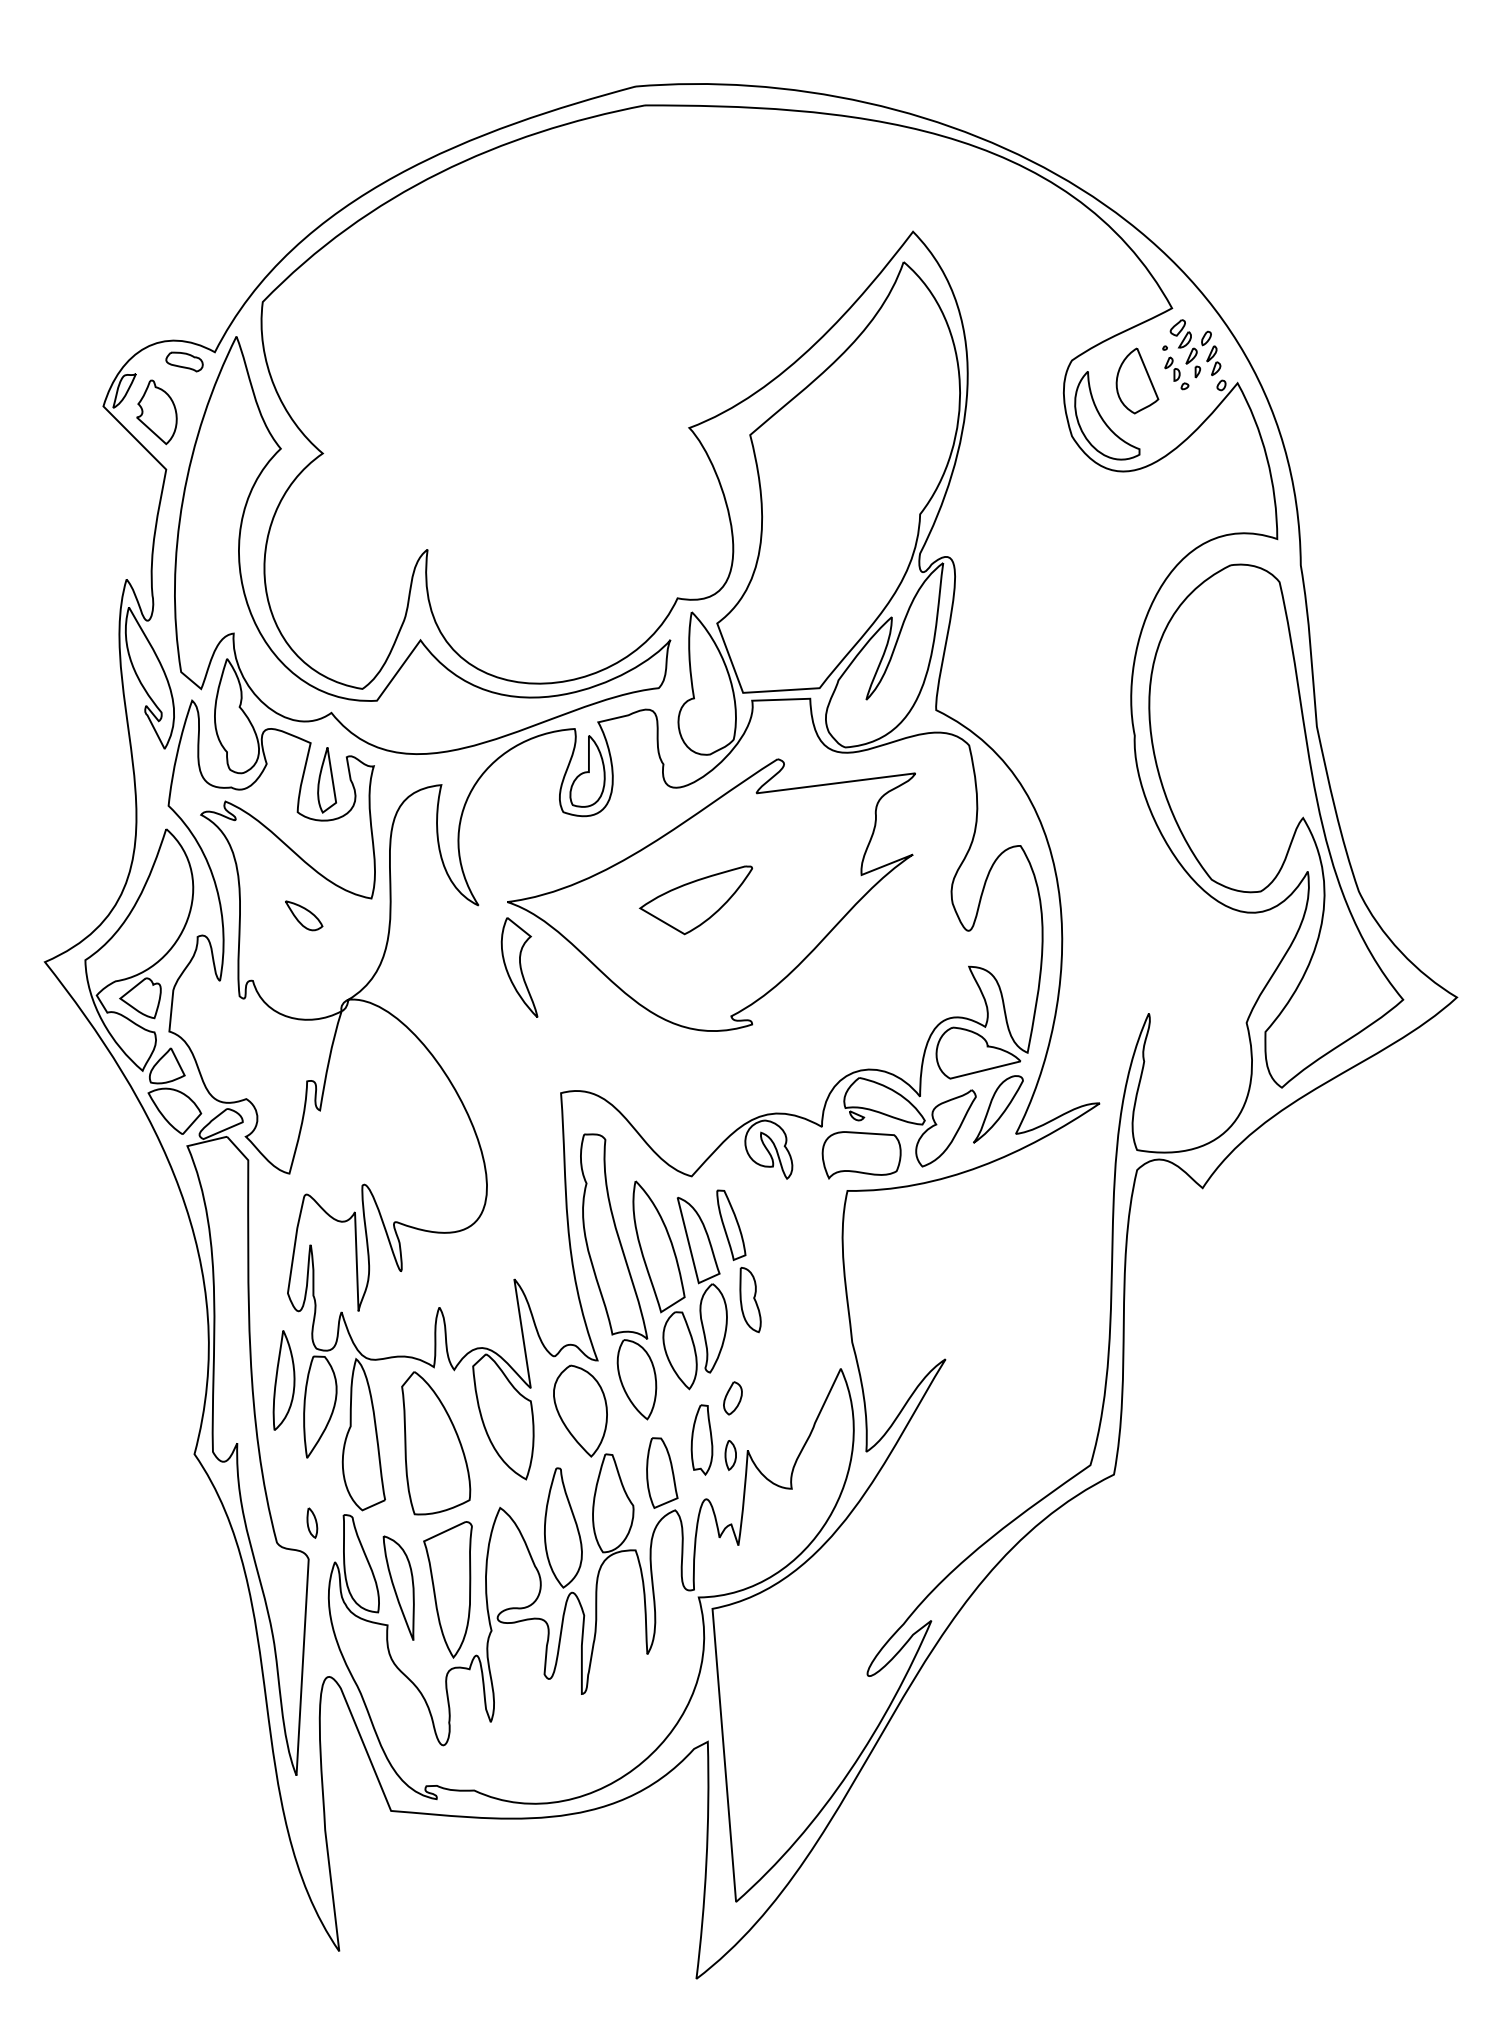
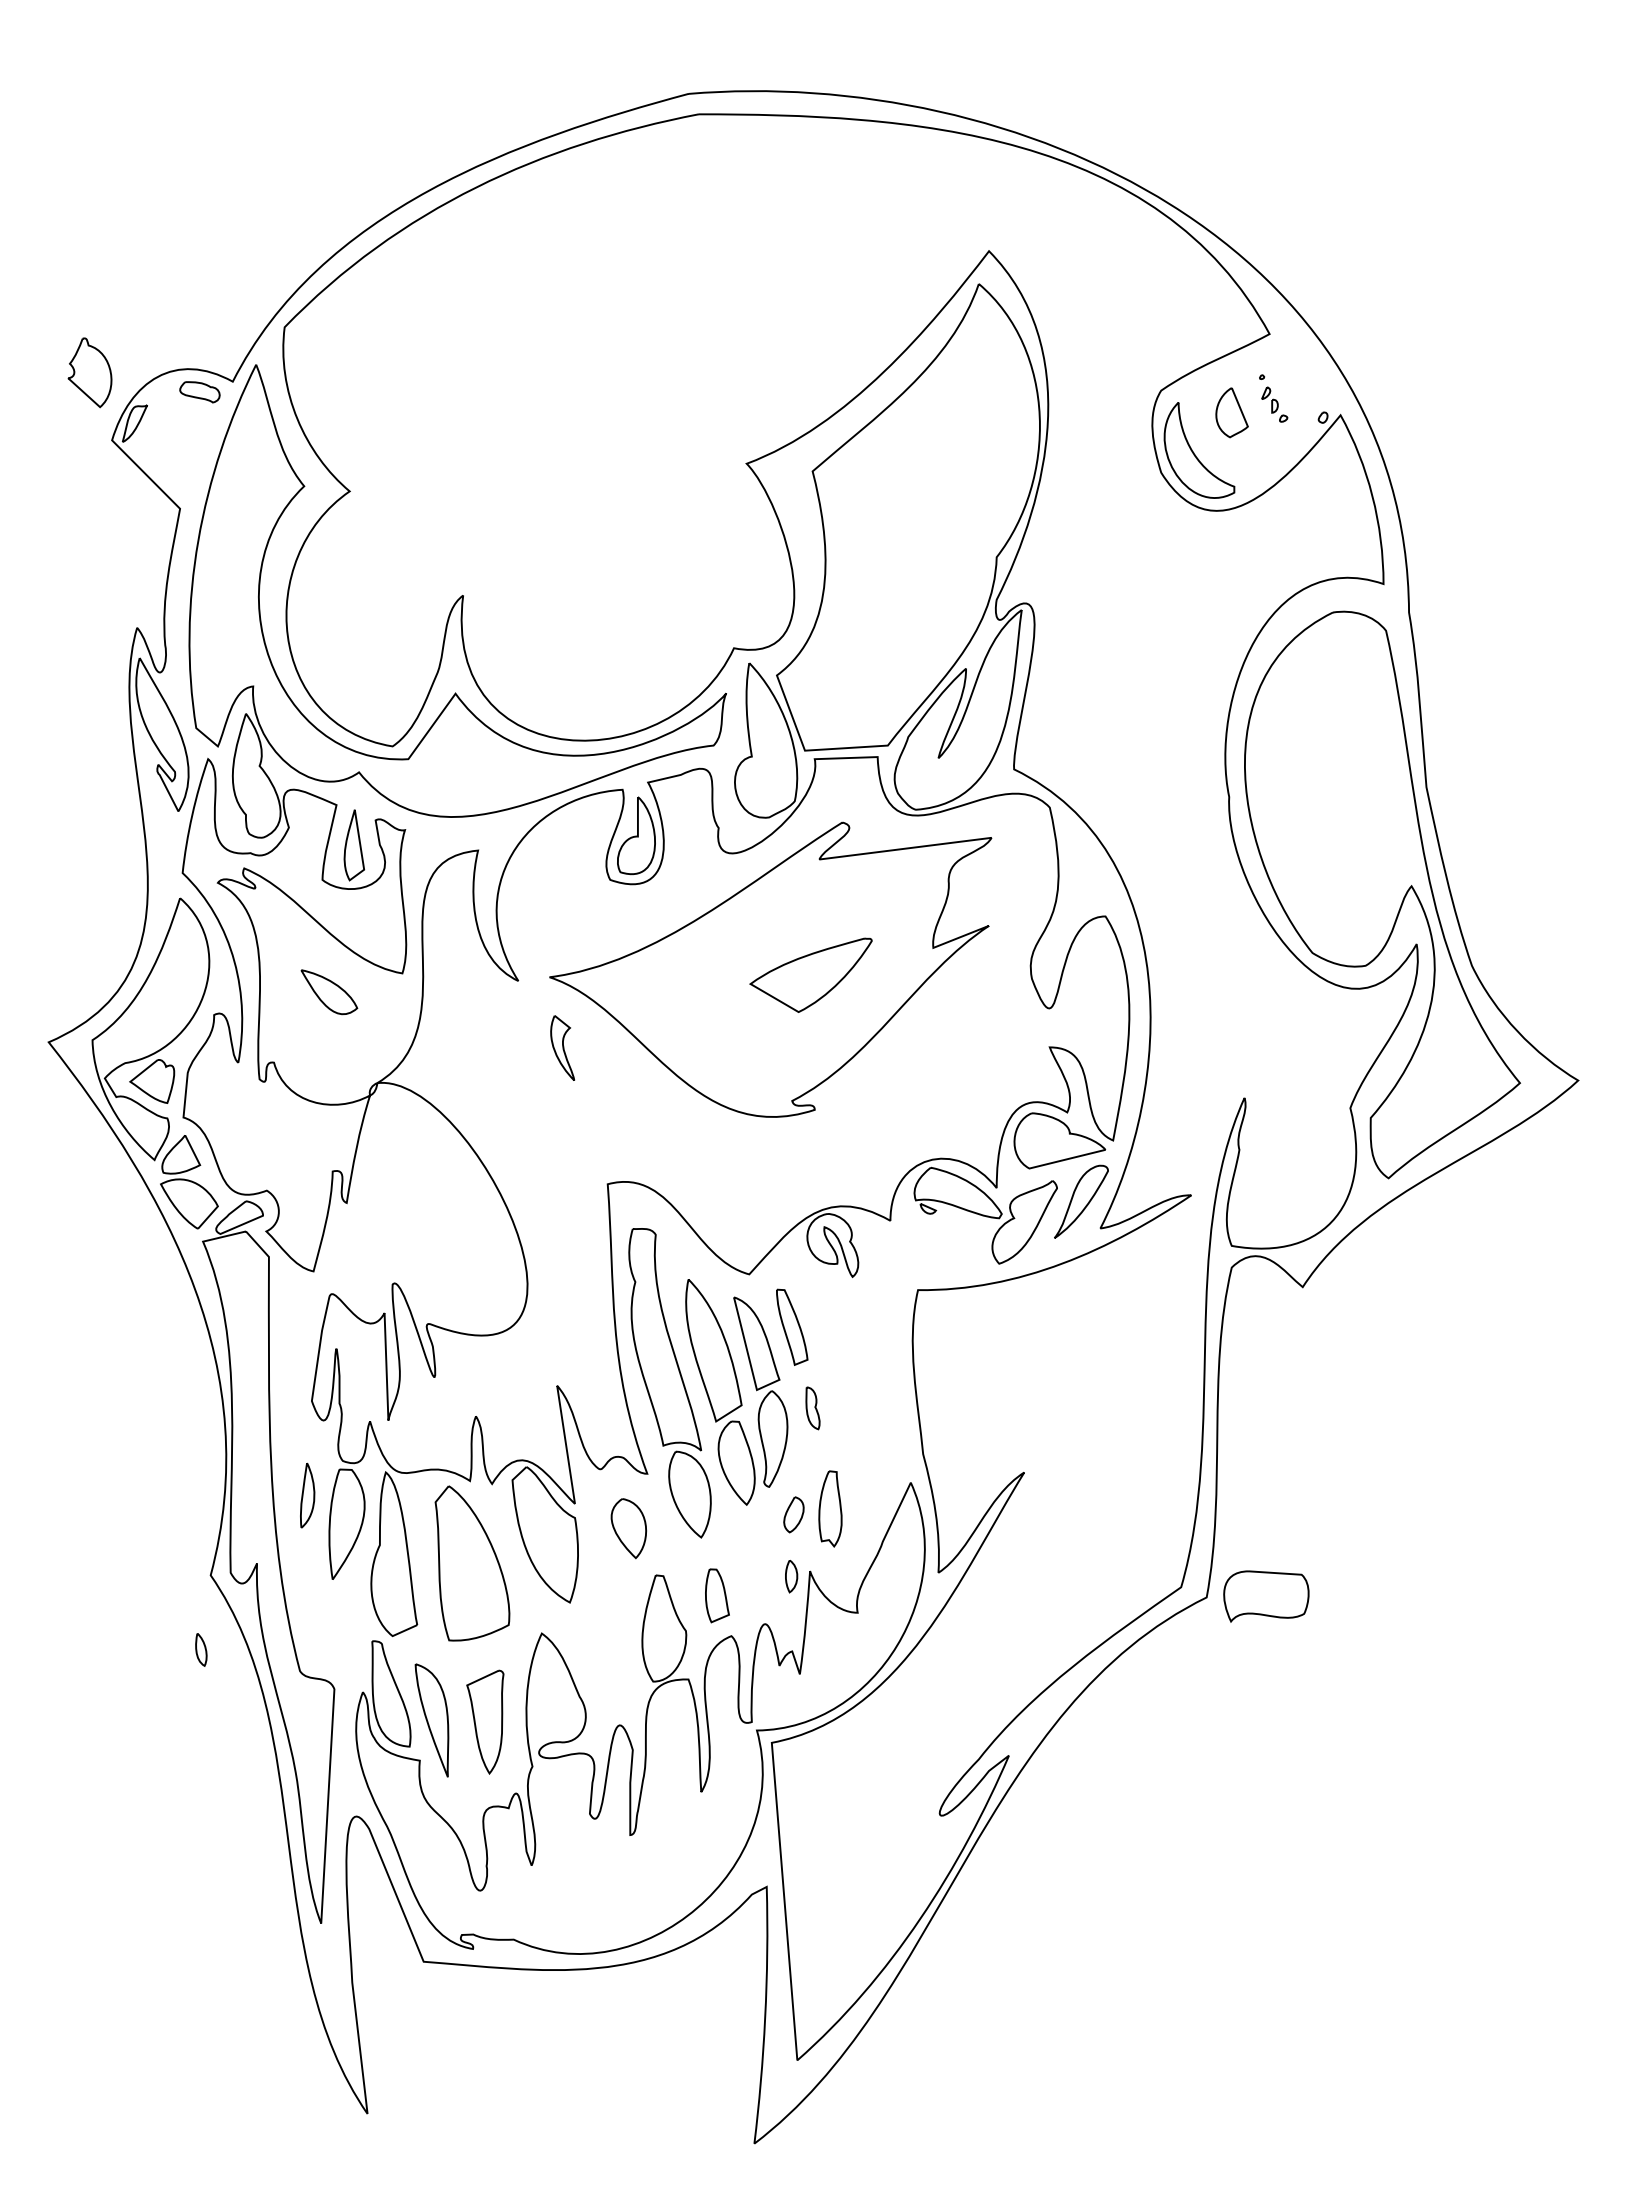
part: (1195, 348) -> (1294, 377), removed
part: (1136, 380) -> (1231, 412), size x0.7
part: (156, 412) -> (89, 372), moved
part: (695, 899) -> (810, 974), moved
part: (304, 915) -> (329, 991), size x1.4
part: (519, 966) -> (562, 1047), size x0.6
part: (861, 1155) -> (1266, 1596), moved
part: (750, 1300) -> (812, 1408), size x0.6
part: (283, 1380) -> (307, 1495), size x0.6
part: (580, 1410) -> (628, 1528), size x0.6
part: (702, 1439) -> (830, 1508), moved
part: (662, 1472) -> (717, 1595), size x0.7
part: (312, 1522) -> (201, 1649), moved
part: (563, 1527) -> (610, 1654), removed
part: (448, 1589) -> (485, 1721), size x0.7

